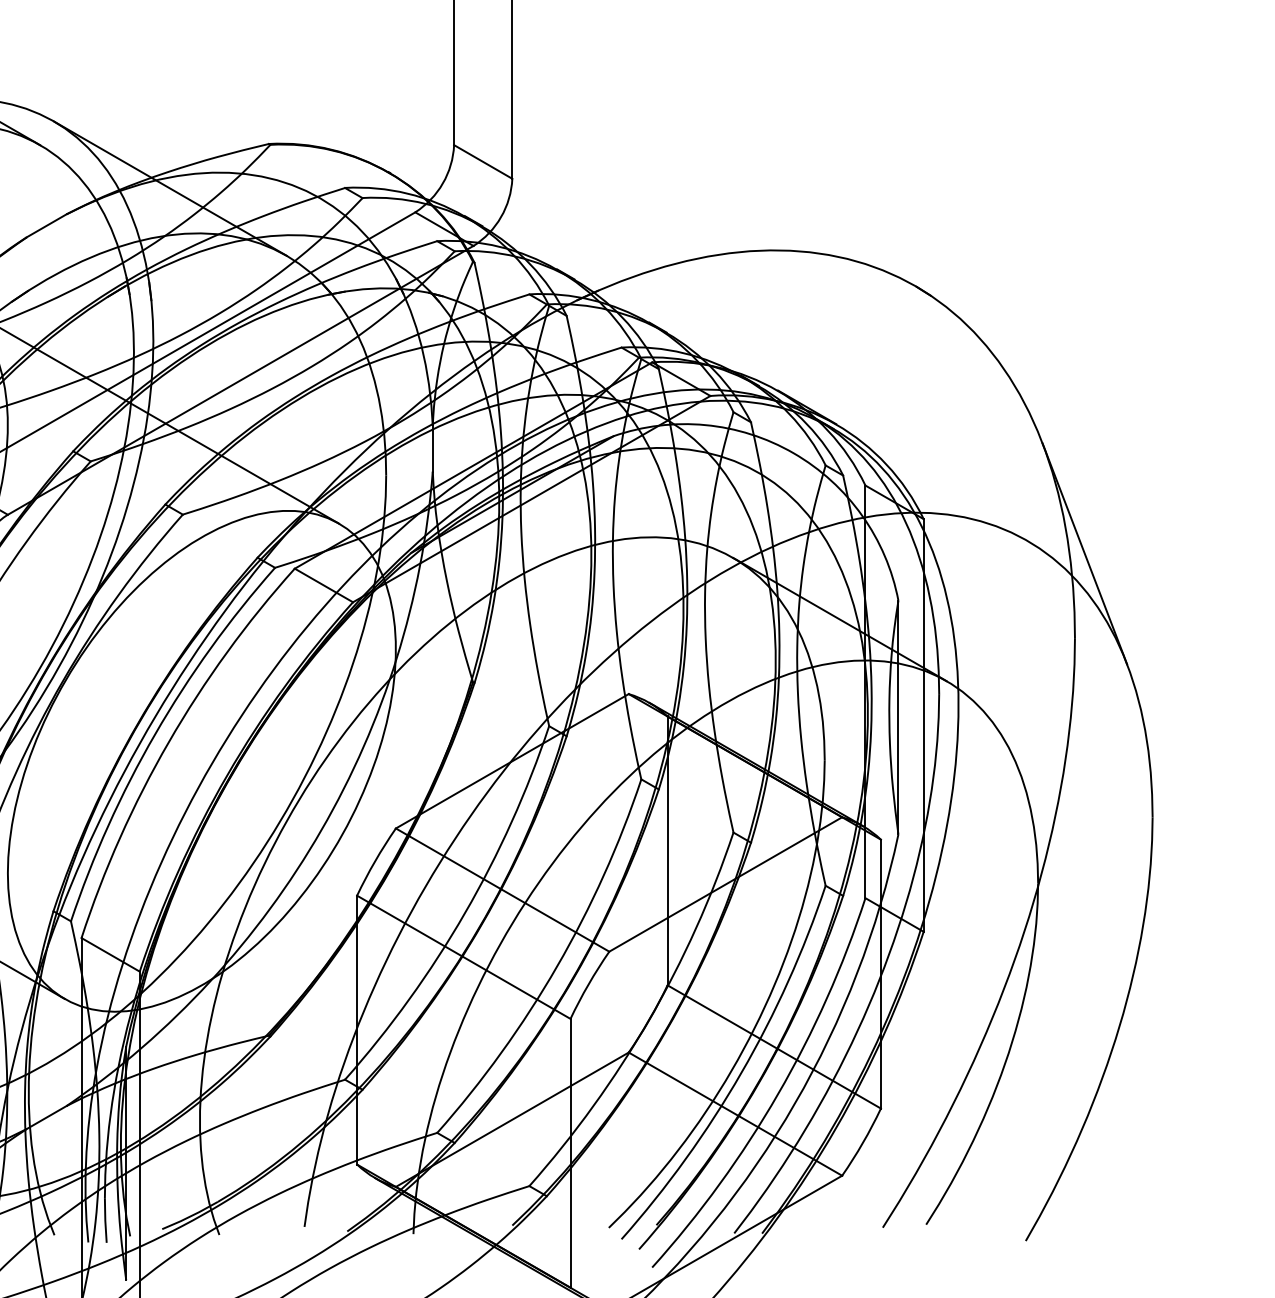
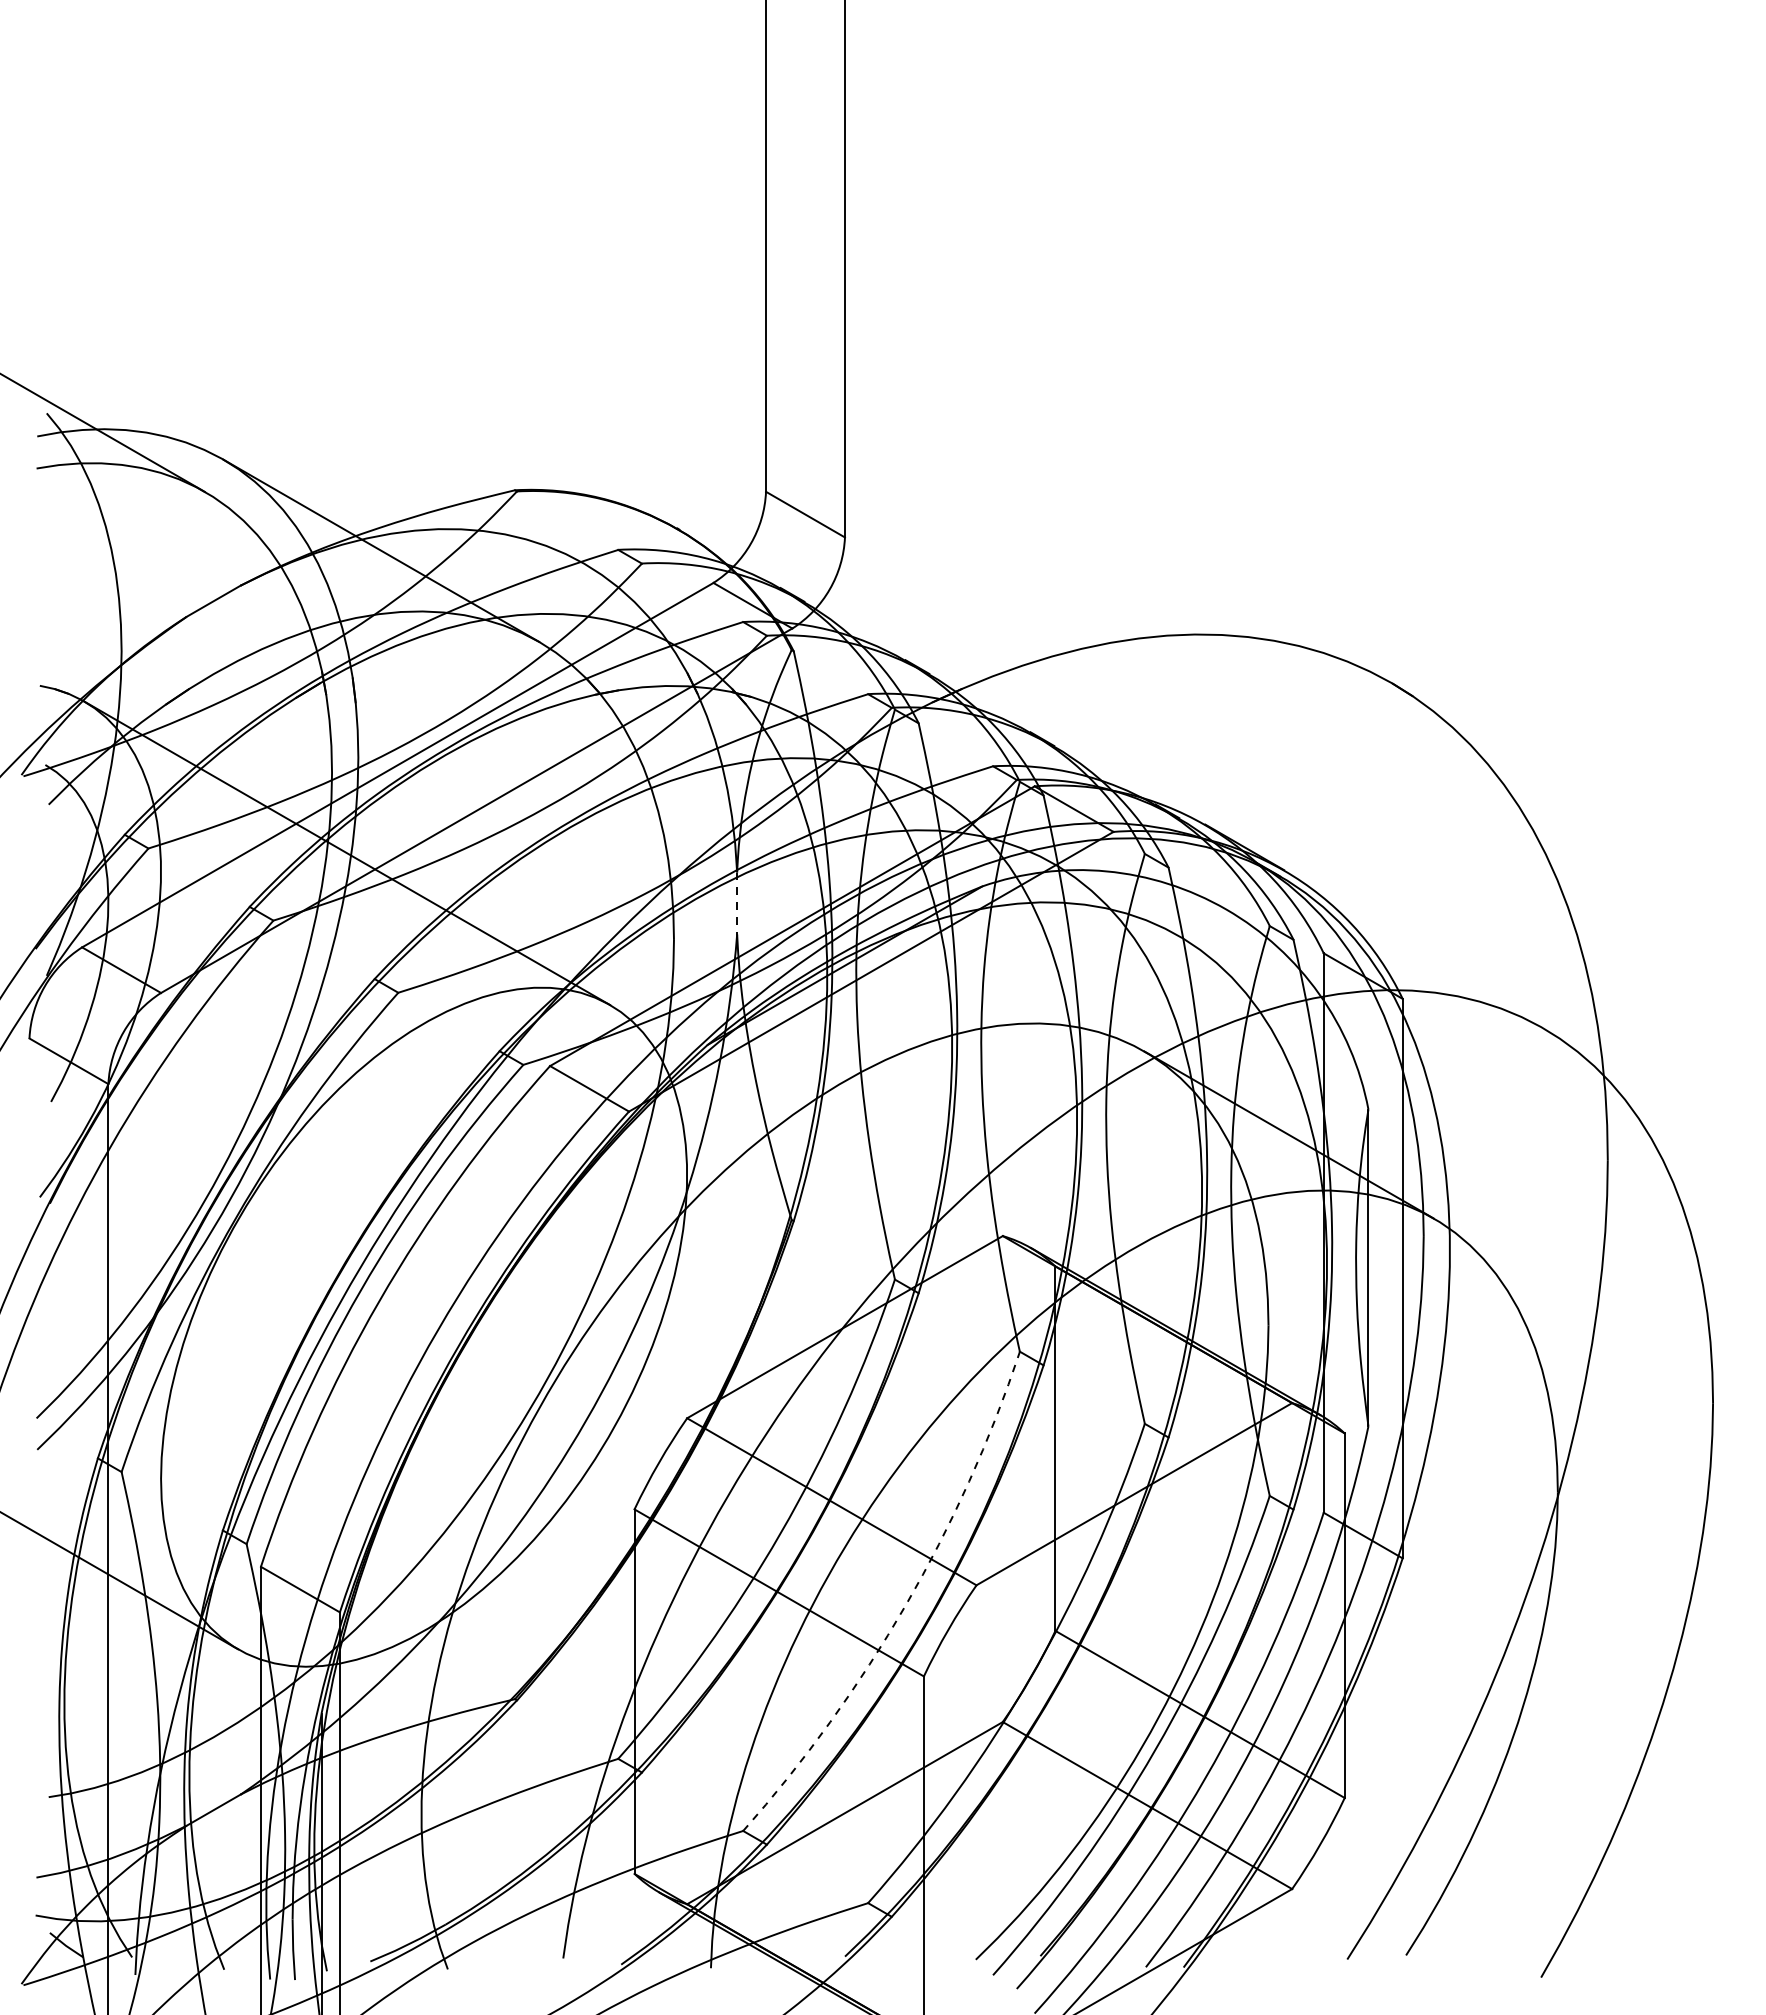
line: (433, 448) -> (737, 903), solid -> dashed
line: (1084, 553) -> (1620, 1045), removed
arc: (556, 966) -> (905, 1605), solid -> dashed

